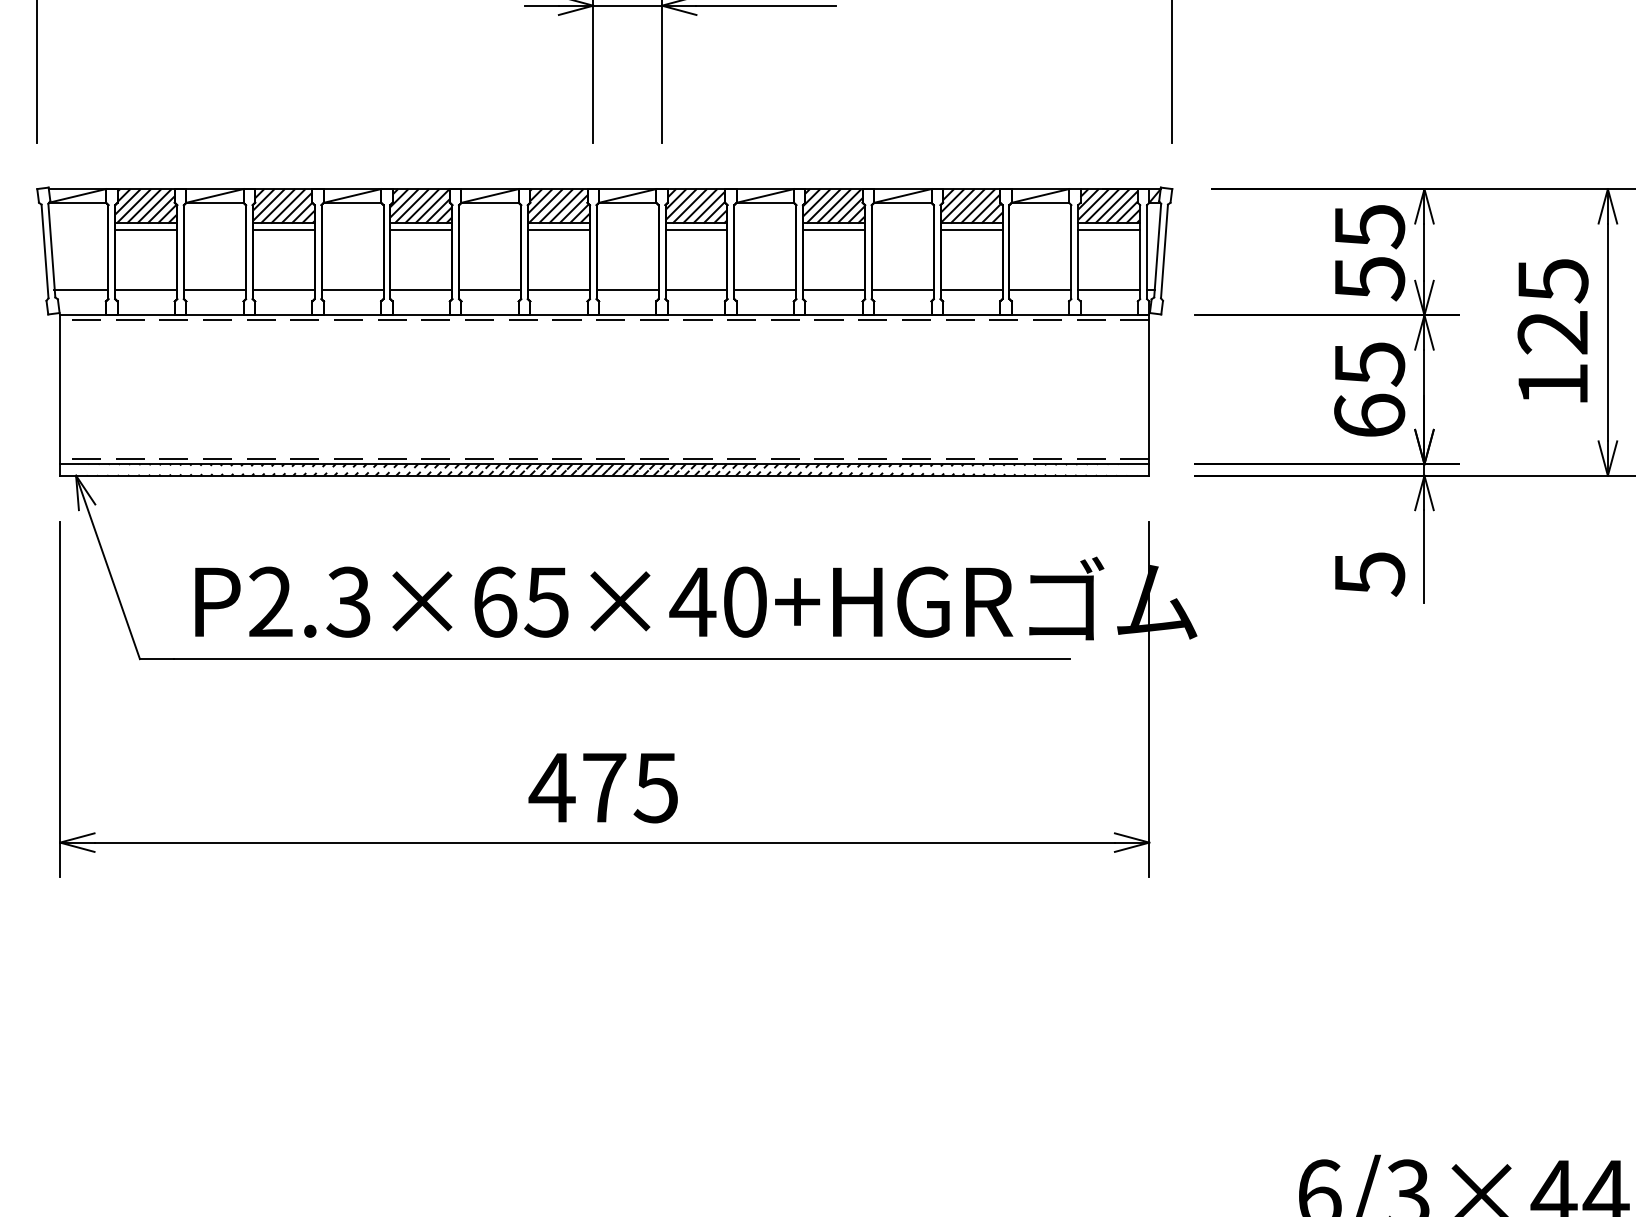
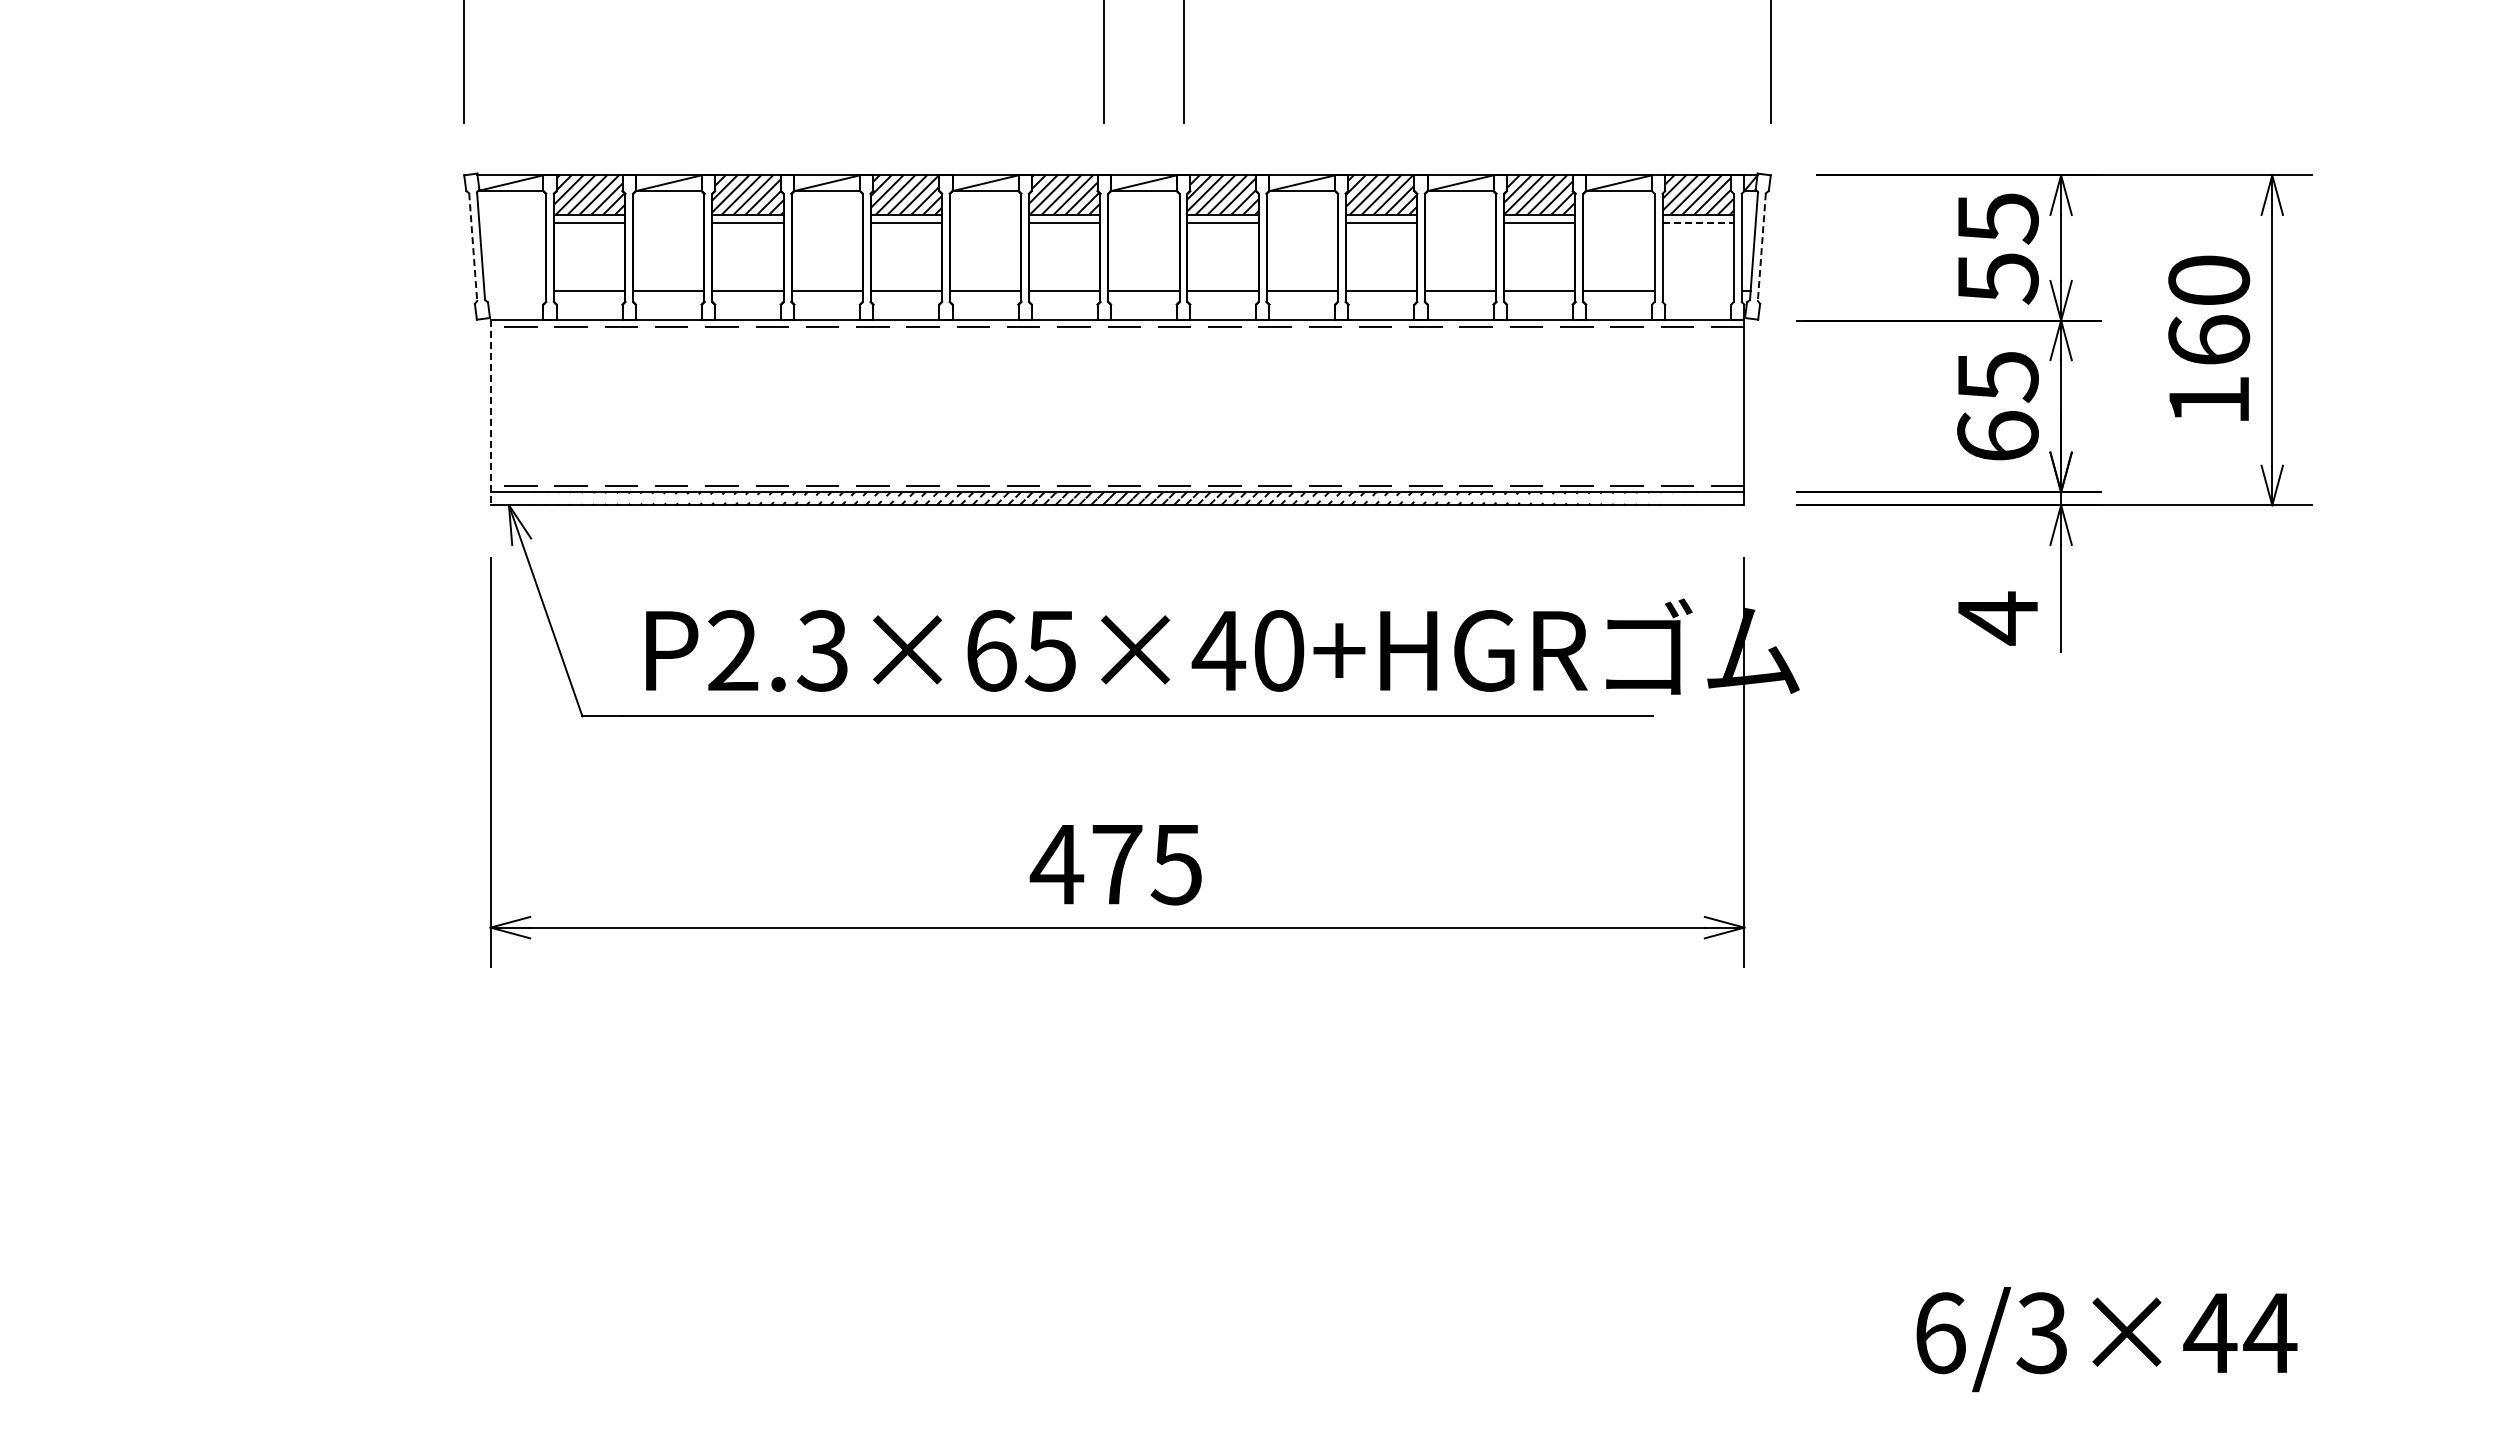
line: (1109, 230) -> (1698, 222), solid -> dashed
line: (45, 251) -> (473, 247), solid -> dashed
line: (1164, 251) -> (1761, 247), solid -> dashed
line: (80, 290) -> (514, 291), removed
line: (1108, 290) -> (1697, 291), removed
text: (1553, 306) -> (2209, 310), 125 -> 160
line: (60, 395) -> (490, 413), solid -> dashed
text: (1370, 574) -> (1998, 618), 5 -> 4

